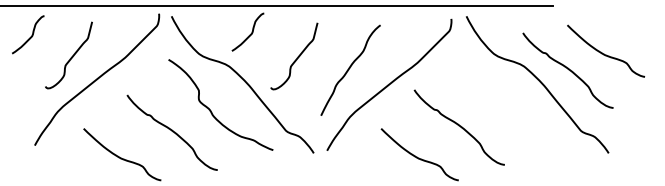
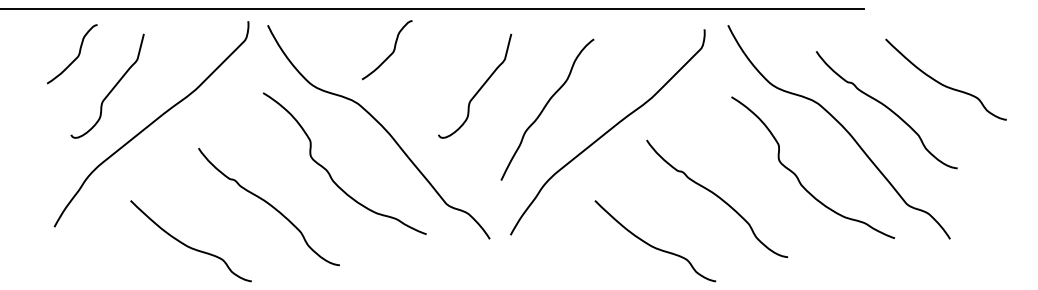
curve: (30, 36) -> (75, 56), moved
curve: (296, 58) -> (478, 89), moved
curve: (512, 114) -> (799, 178), added

